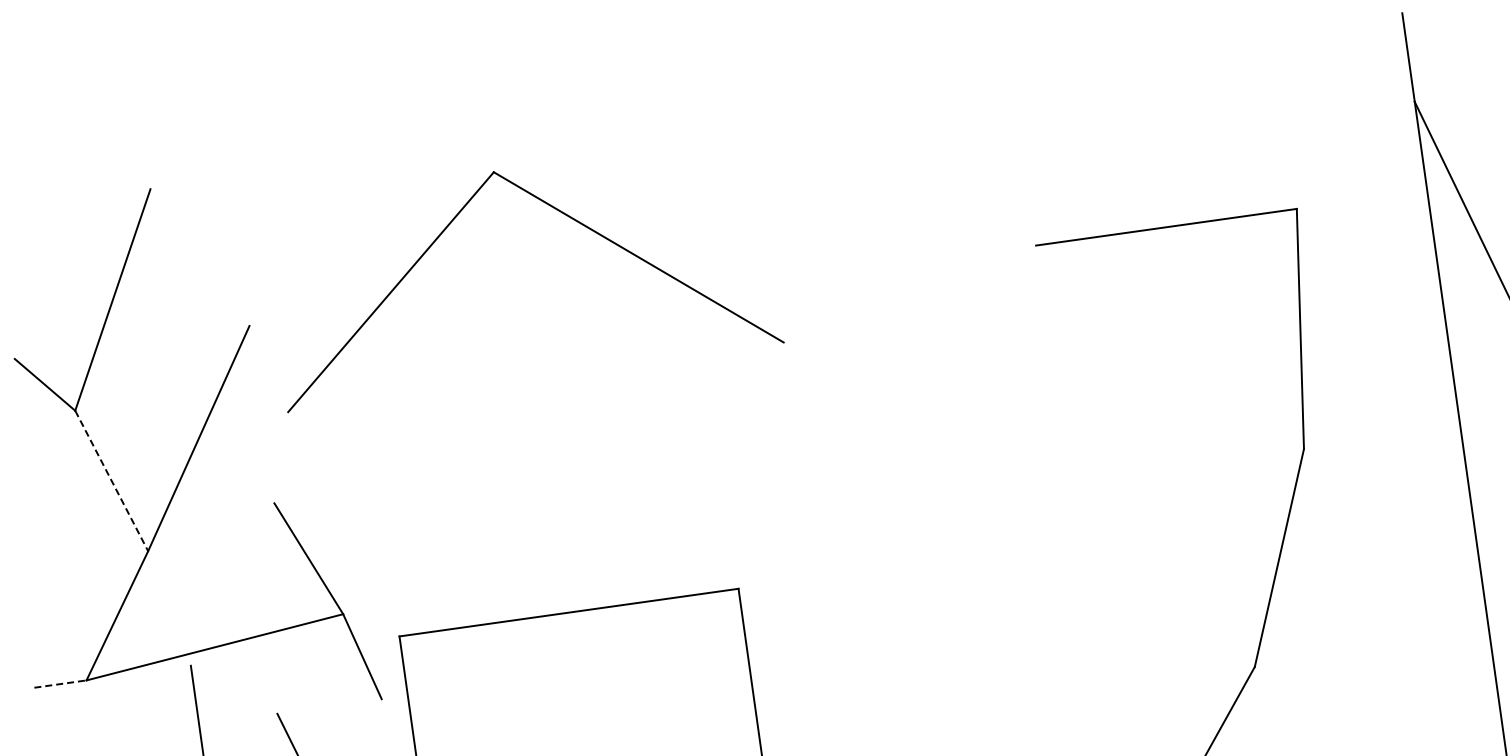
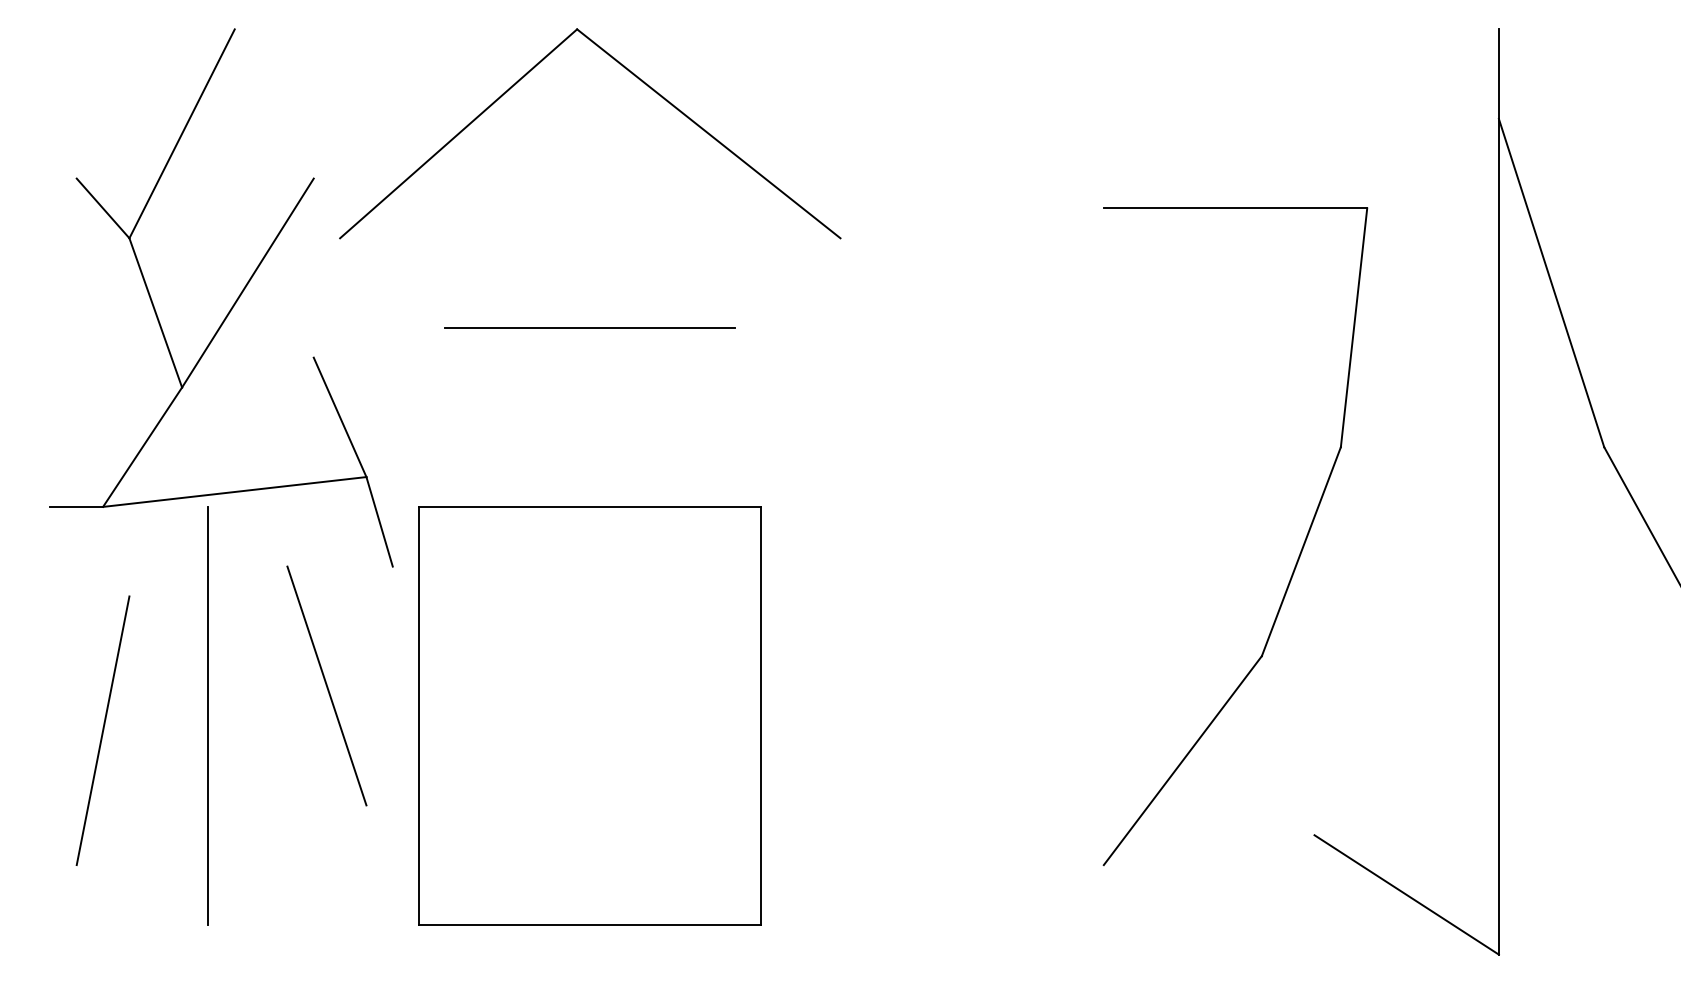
part: (557, 210) -> (634, 76), moved
line: (544, 434) -> (590, 327), added
line: (111, 481) -> (155, 313), dashed -> solid
line: (61, 683) -> (77, 506), dashed -> solid

